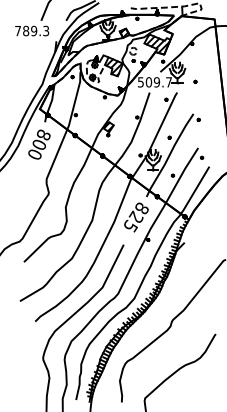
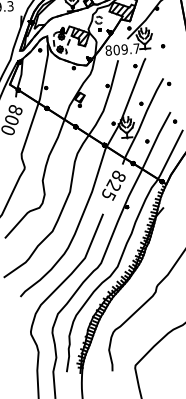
text: (140, 82) -> (108, 50), 509.7 -> 809.7

